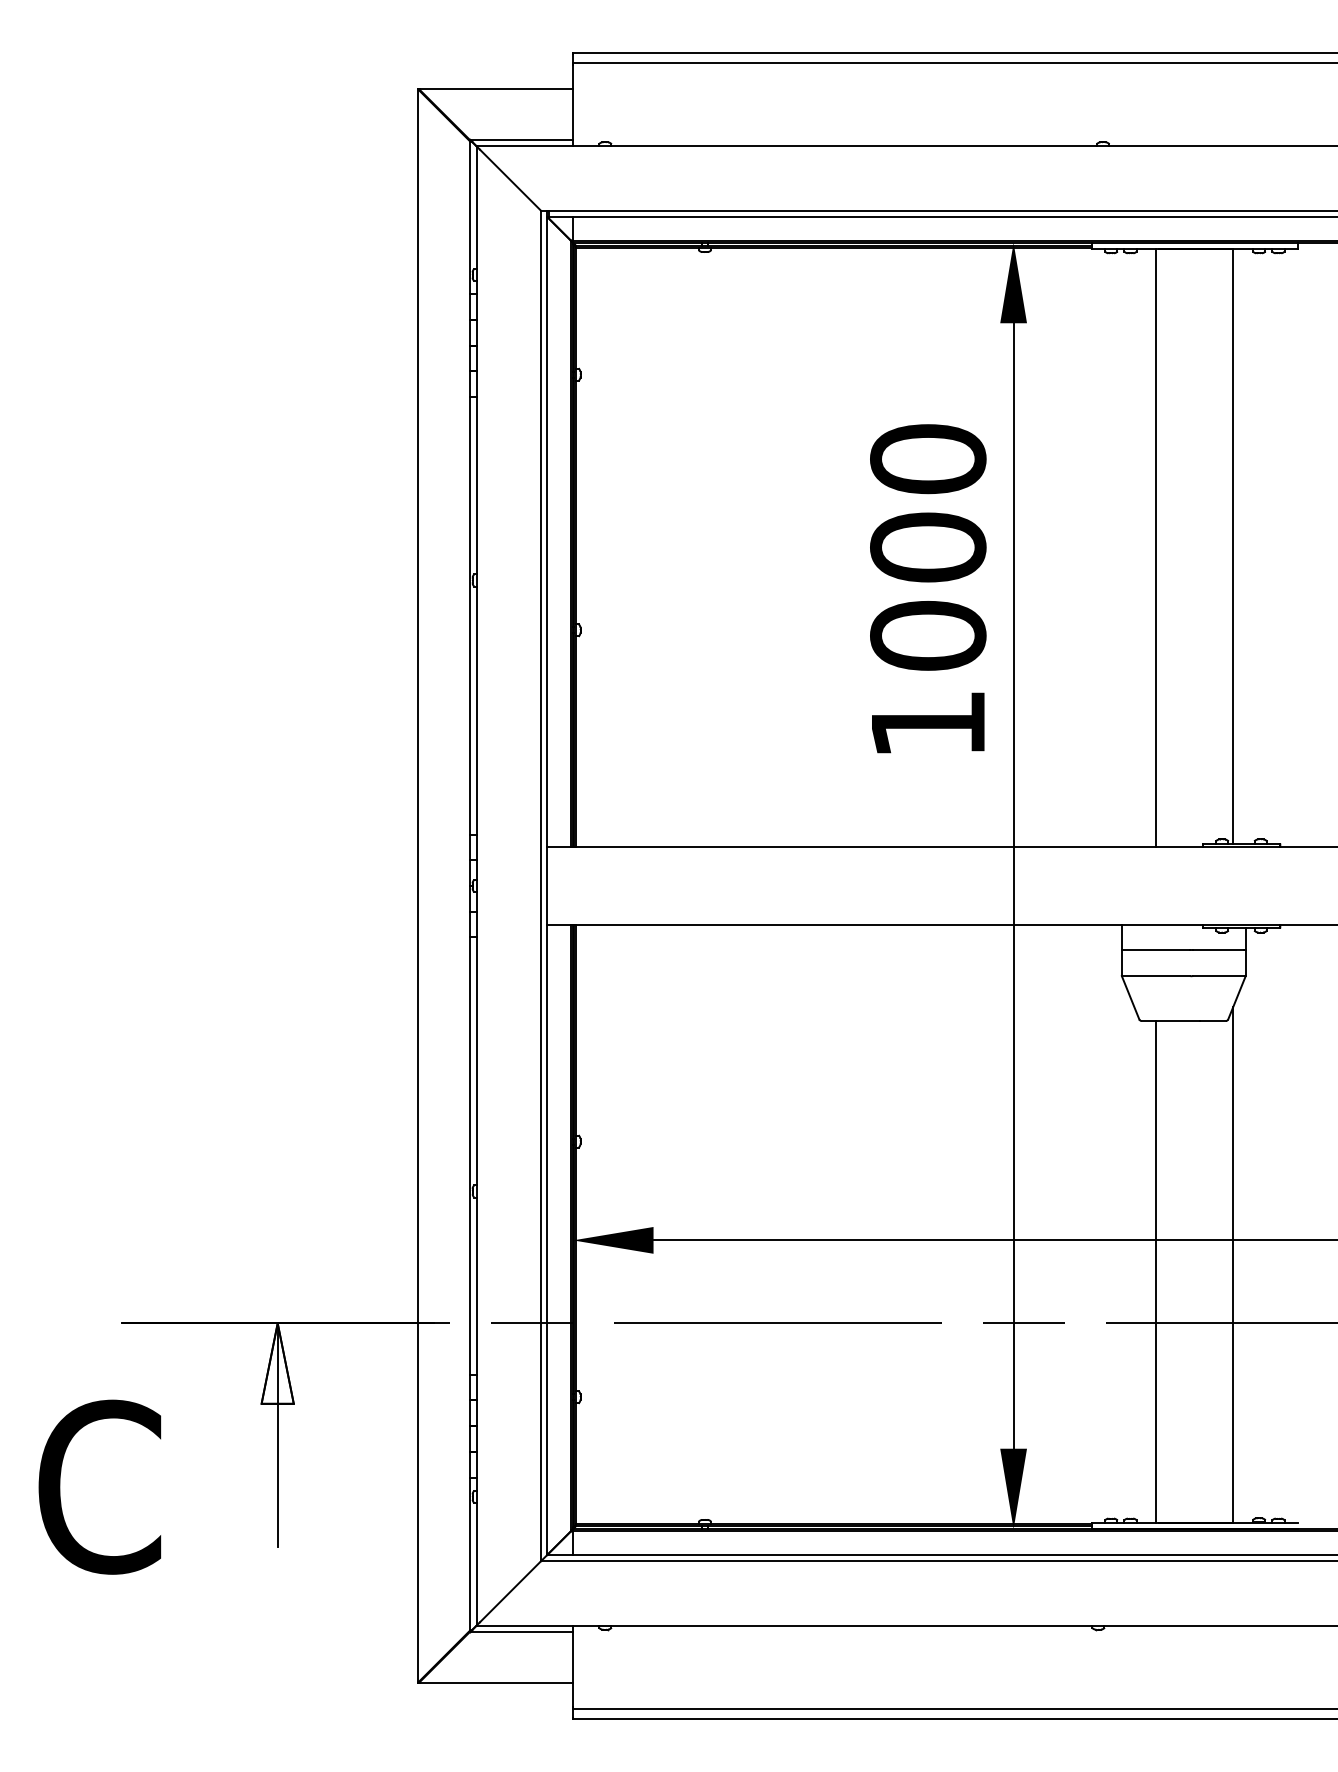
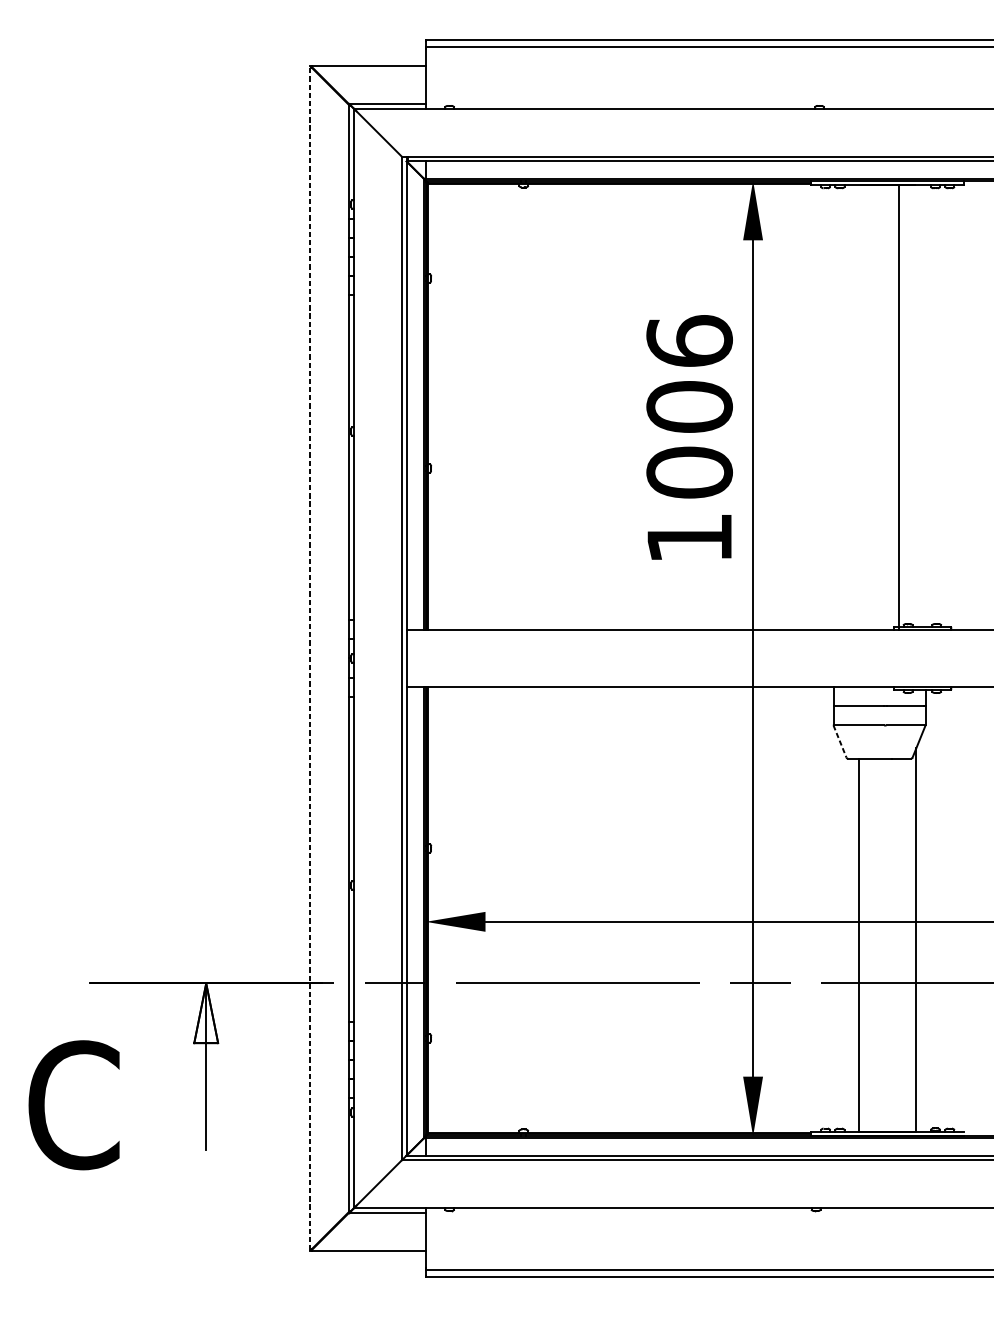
text: (928, 458) -> (689, 340), 1000 -> 1006
line: (1233, 546) -> (916, 406), removed
line: (1156, 548) -> (899, 407), moved
line: (417, 885) -> (310, 658), solid -> dashed
line: (1130, 998) -> (839, 742), solid -> dashed

